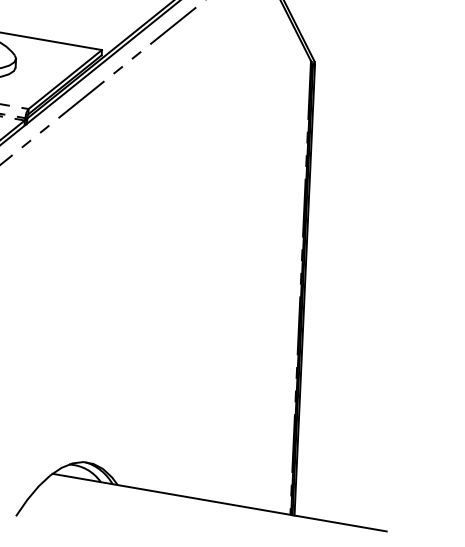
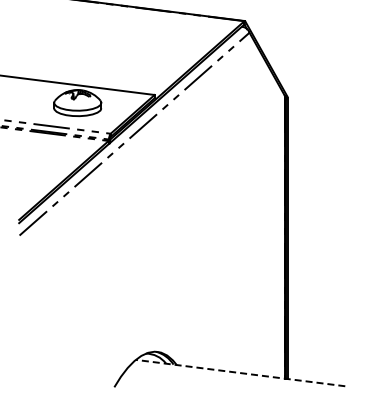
line: (219, 503) -> (240, 373), solid -> dashed

